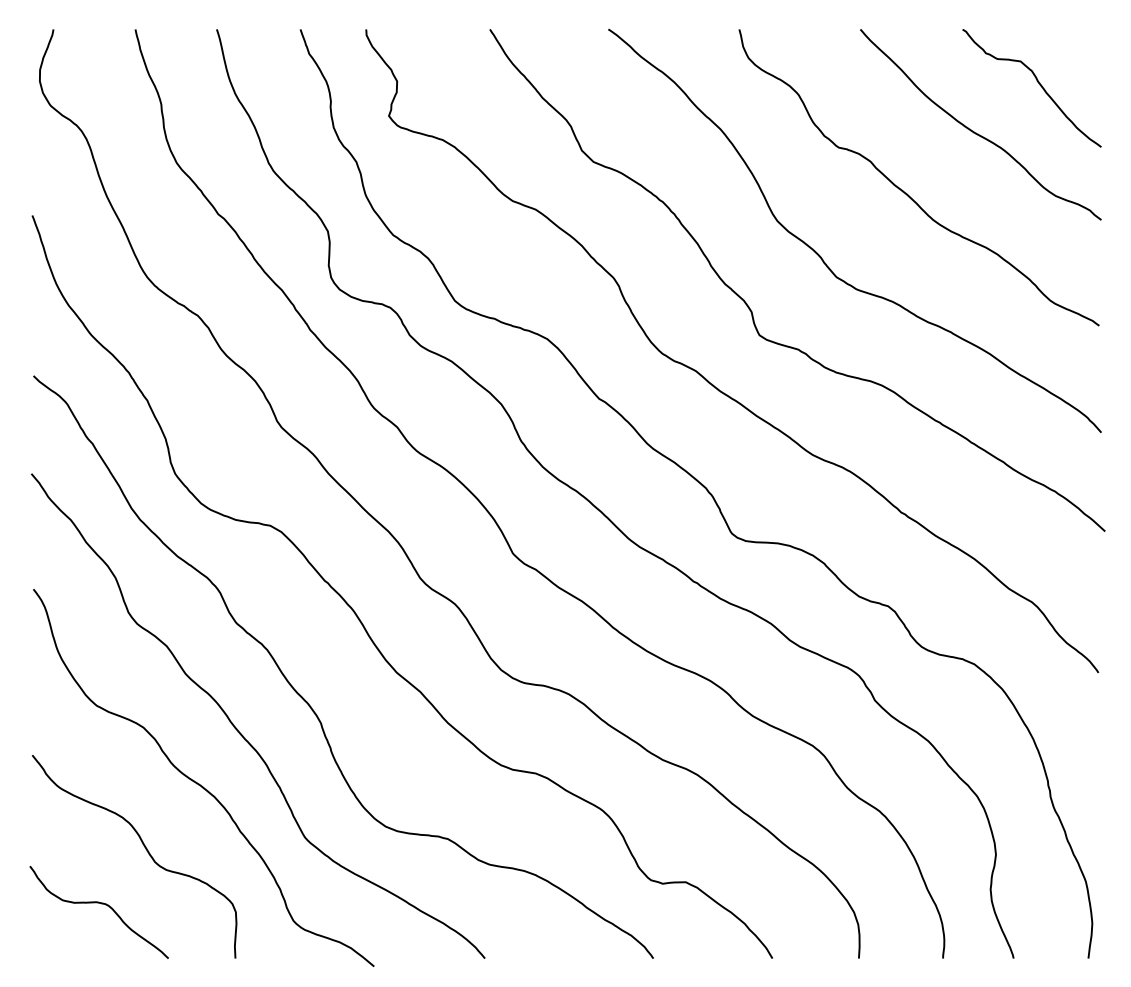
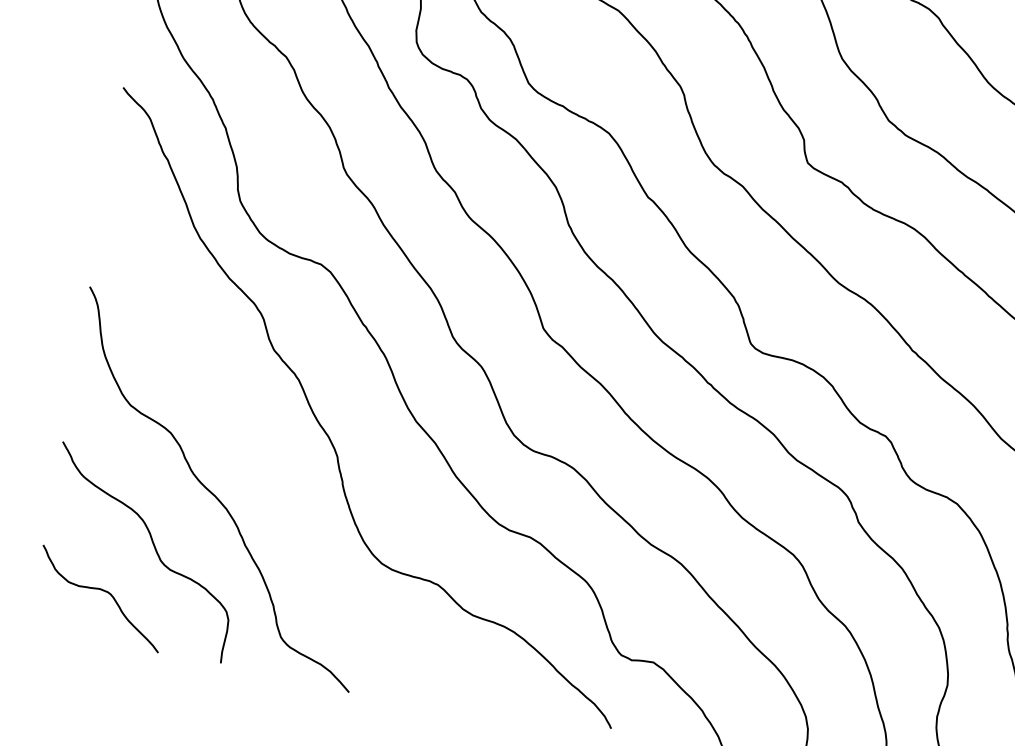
curve: (238, 729) -> (259, 449), removed

